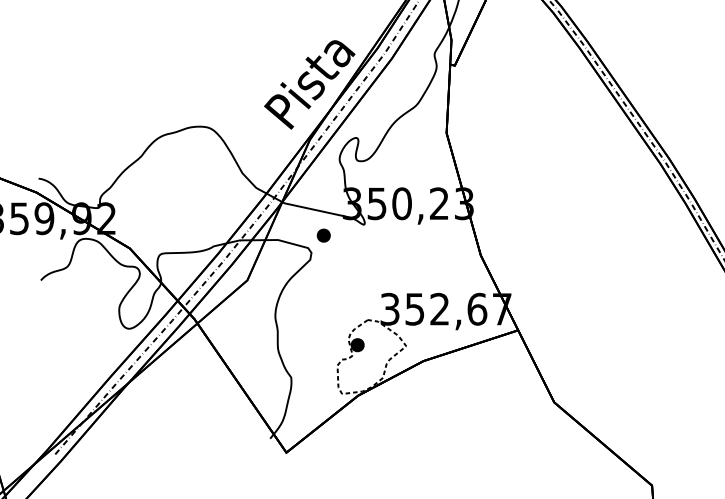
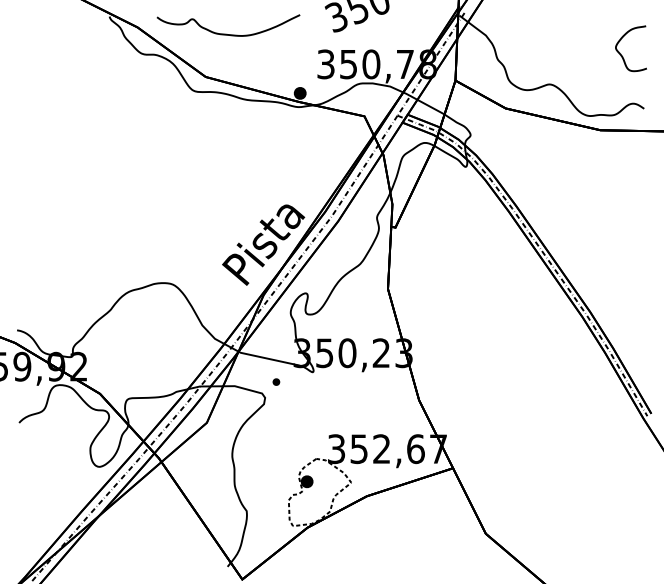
part: (323, 234) -> (276, 381), size x0.6

